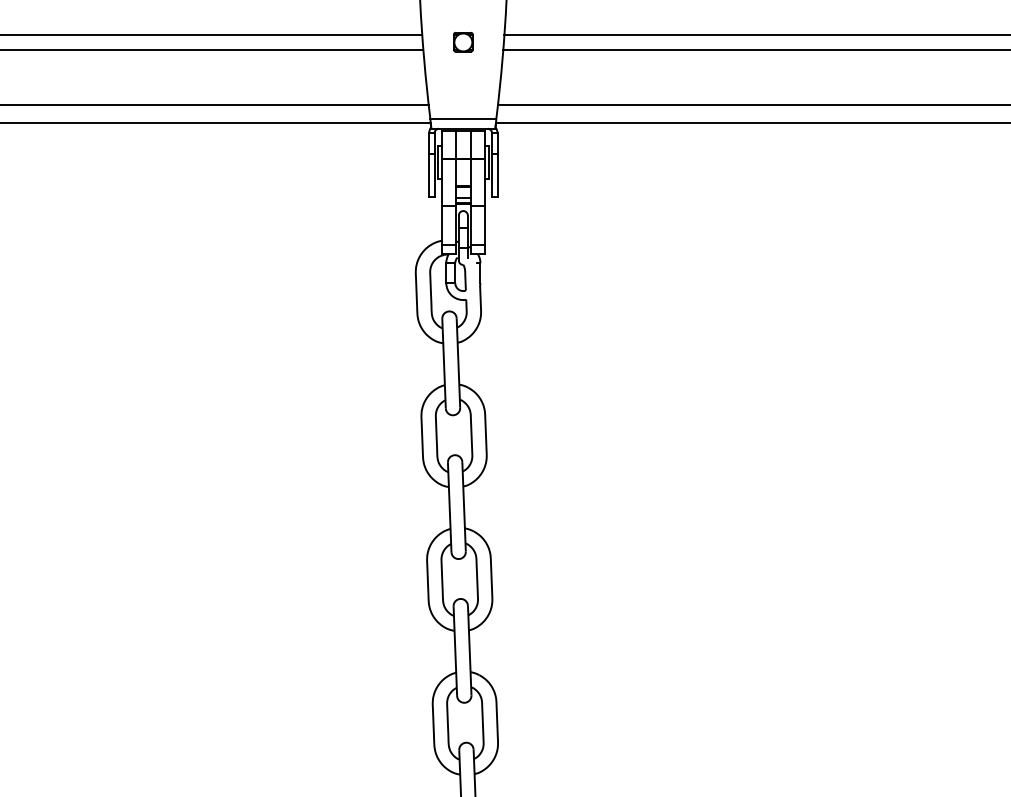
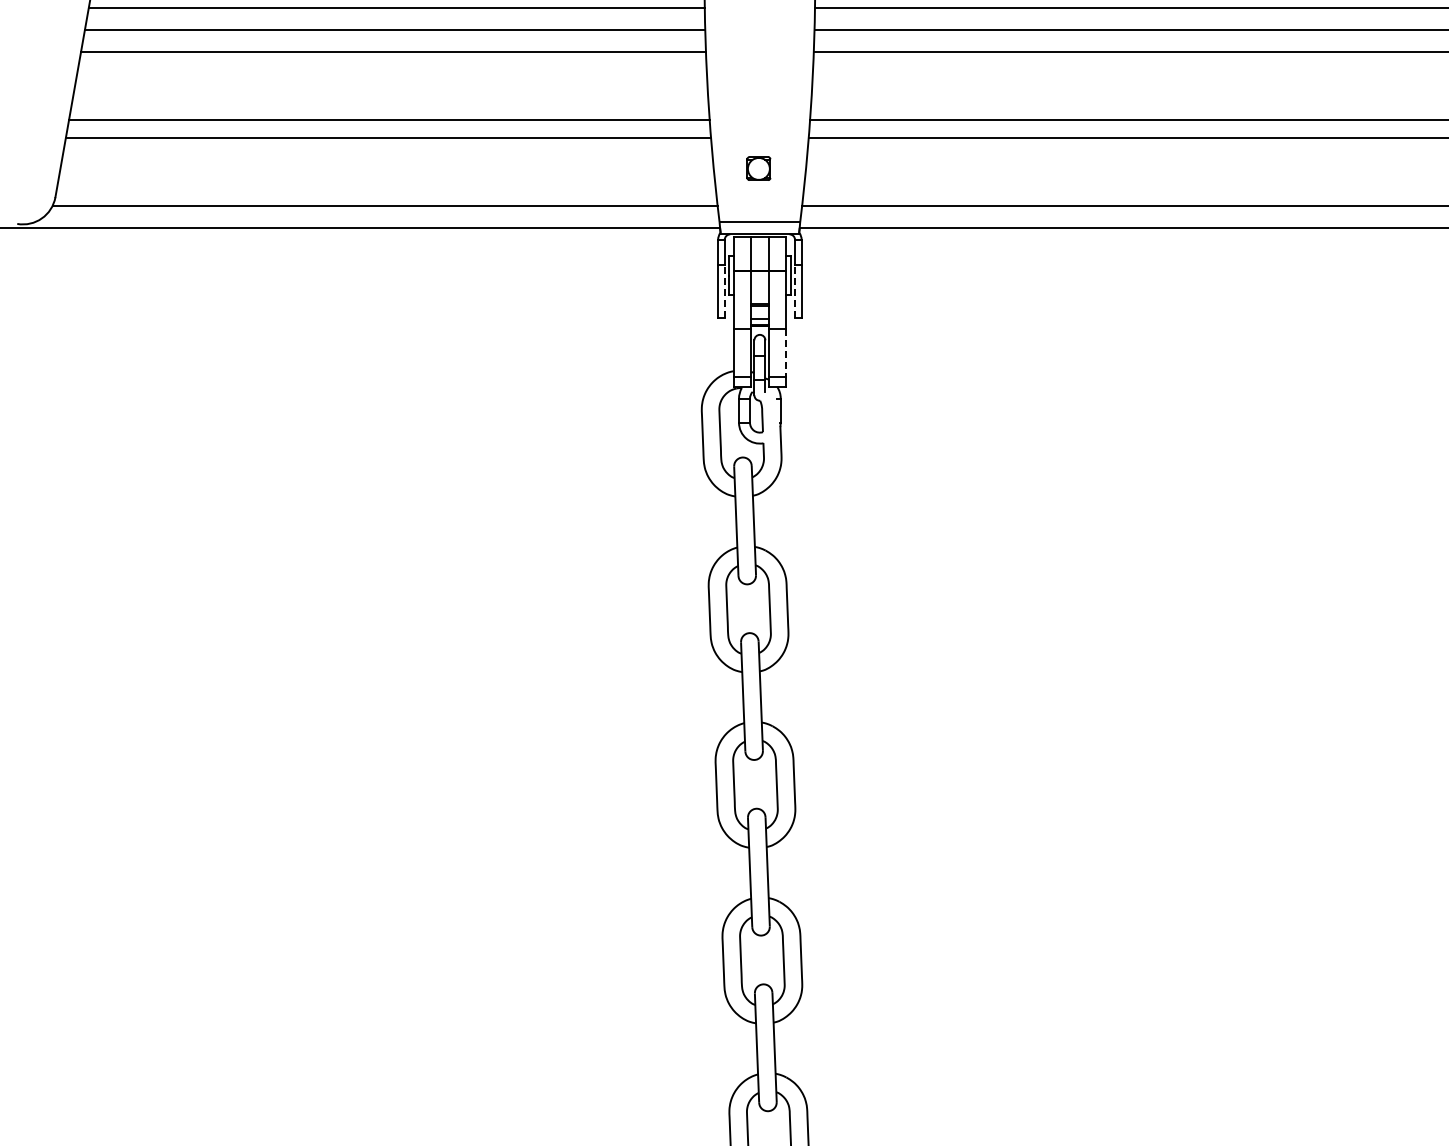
part: (463, 42) -> (758, 168), moved
line: (434, 175) -> (724, 291), solid -> dashed
line: (492, 175) -> (795, 291), solid -> dashed
line: (485, 226) -> (786, 353), solid -> dashed

